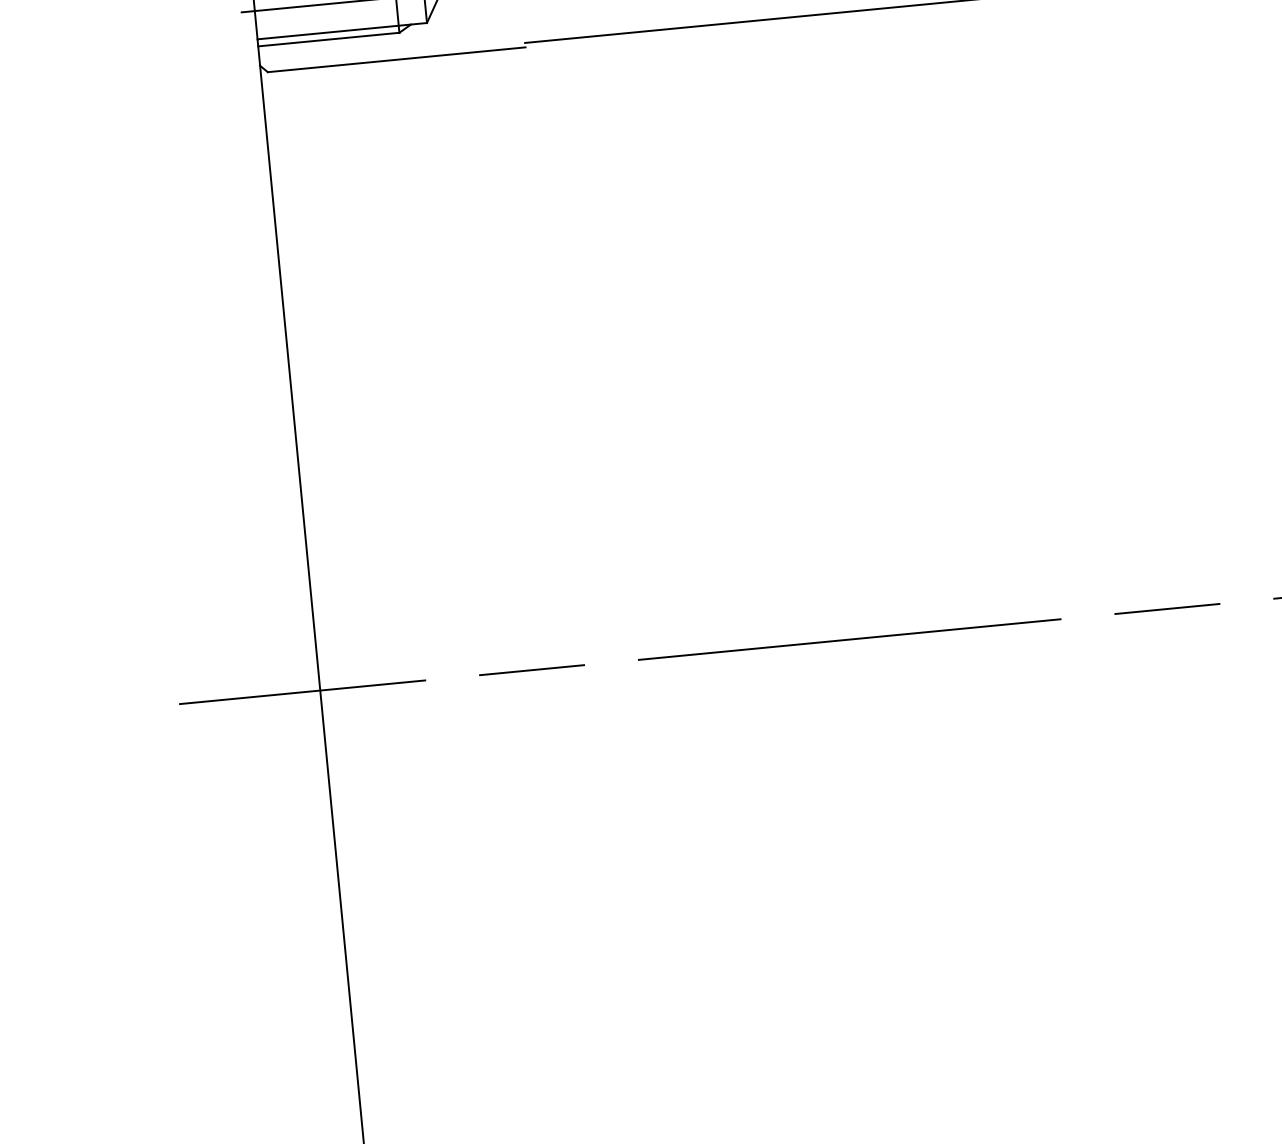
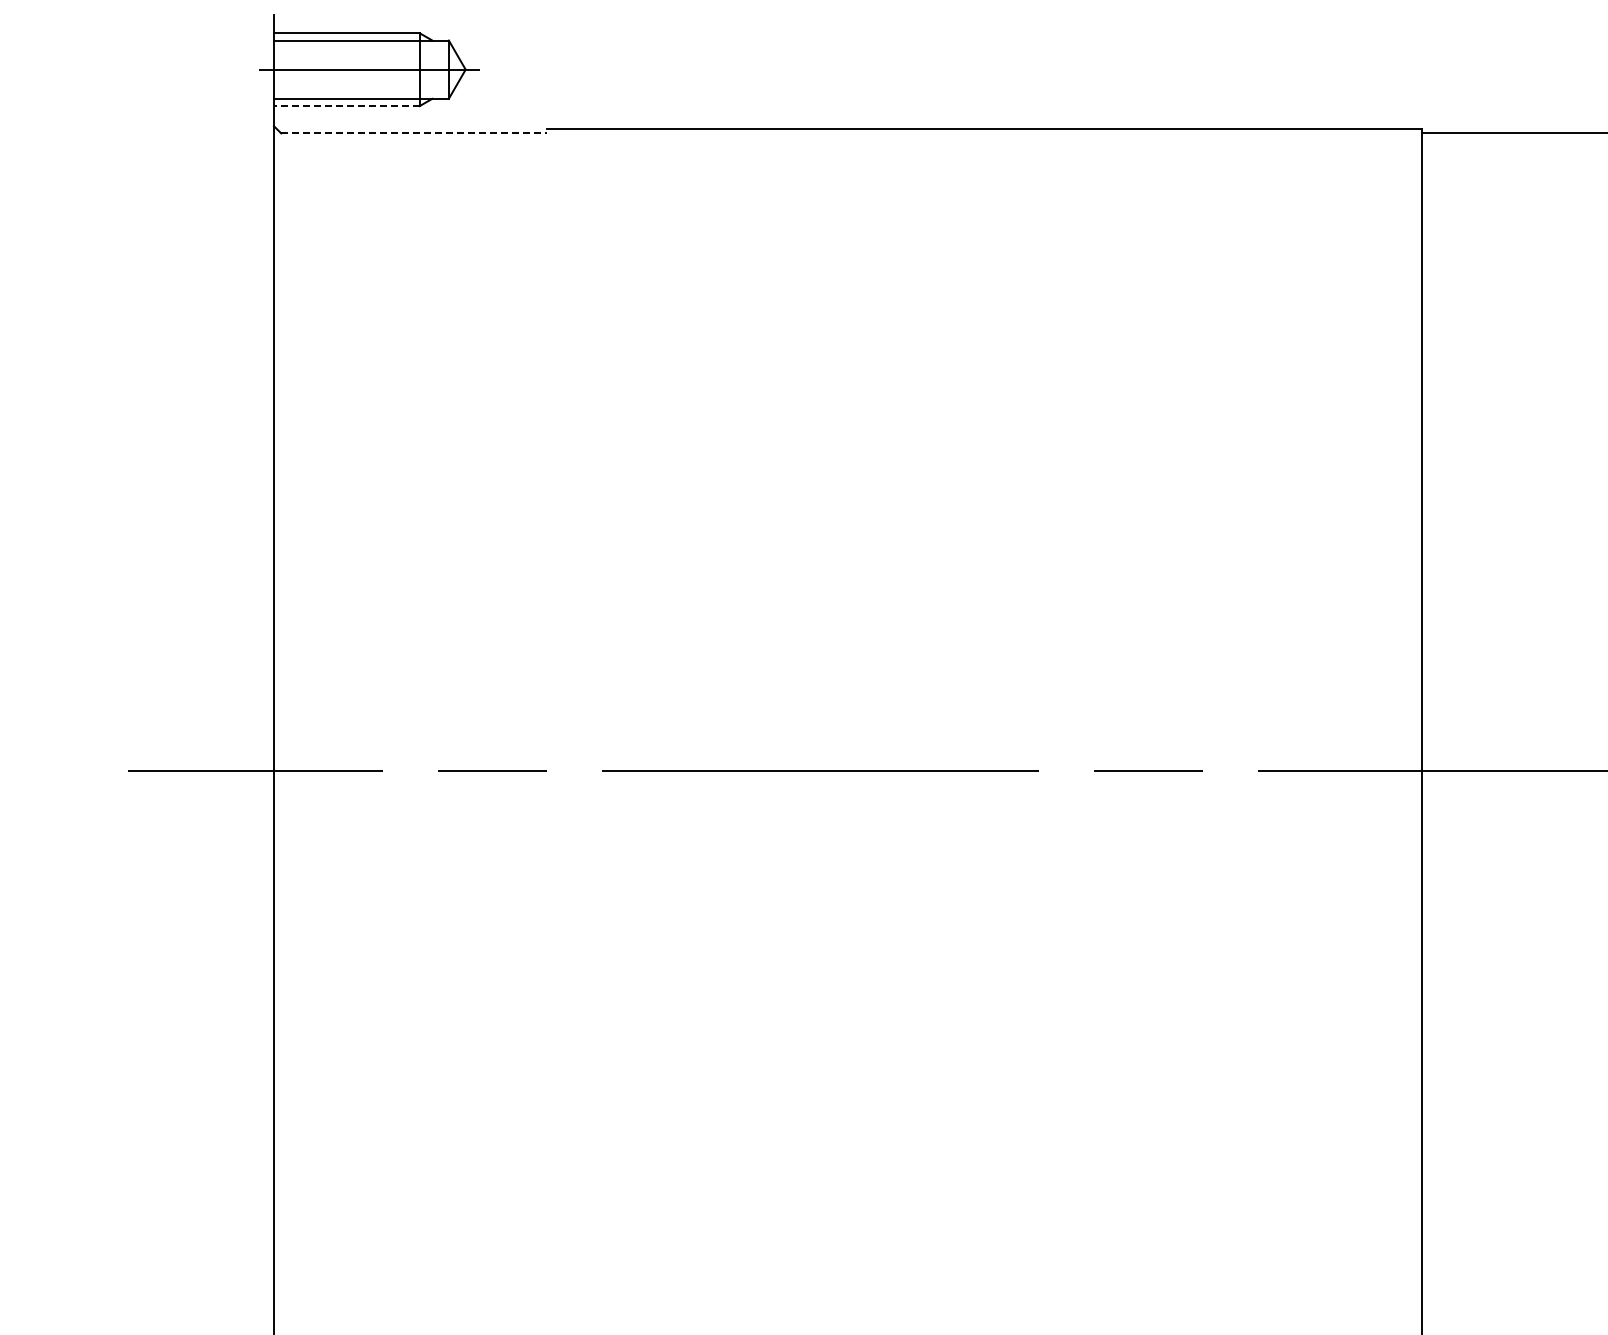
line: (328, 40) -> (346, 106), solid -> dashed
line: (396, 59) -> (414, 133), solid -> dashed

